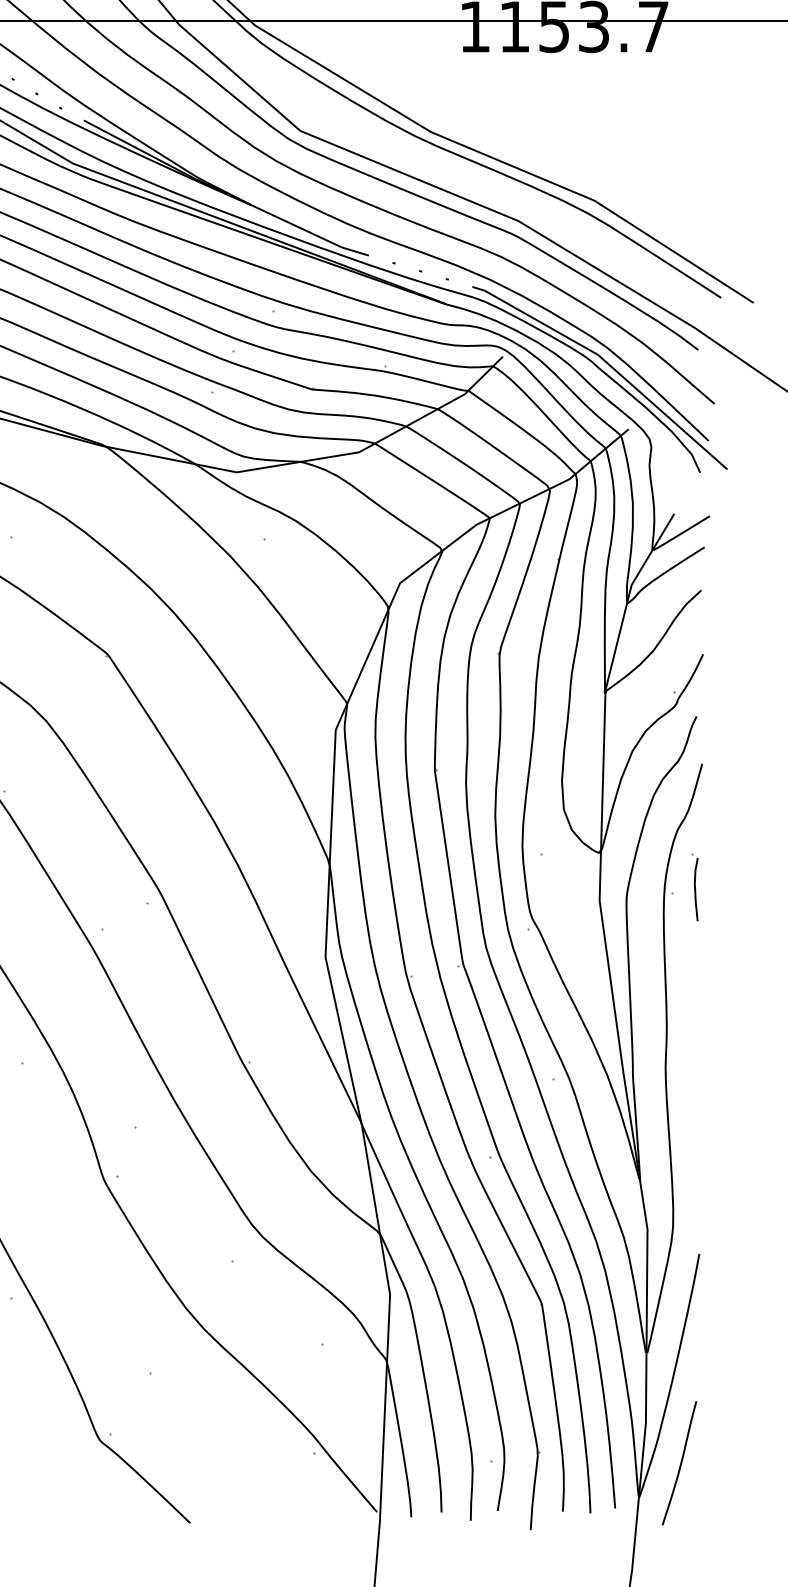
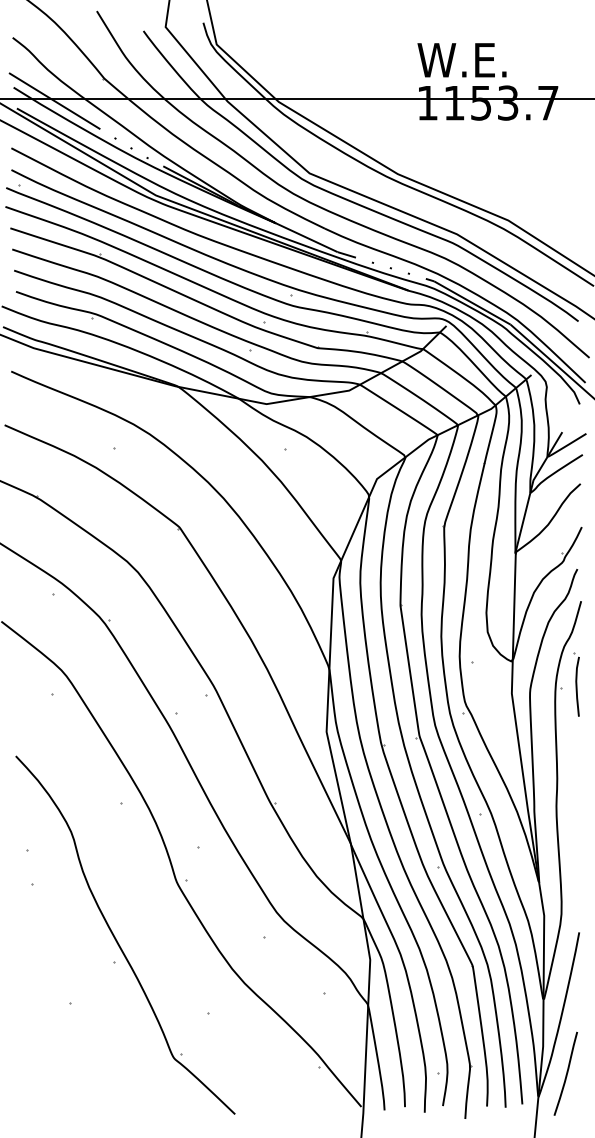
part: (693, 887) -> (575, 684), size x1.4

